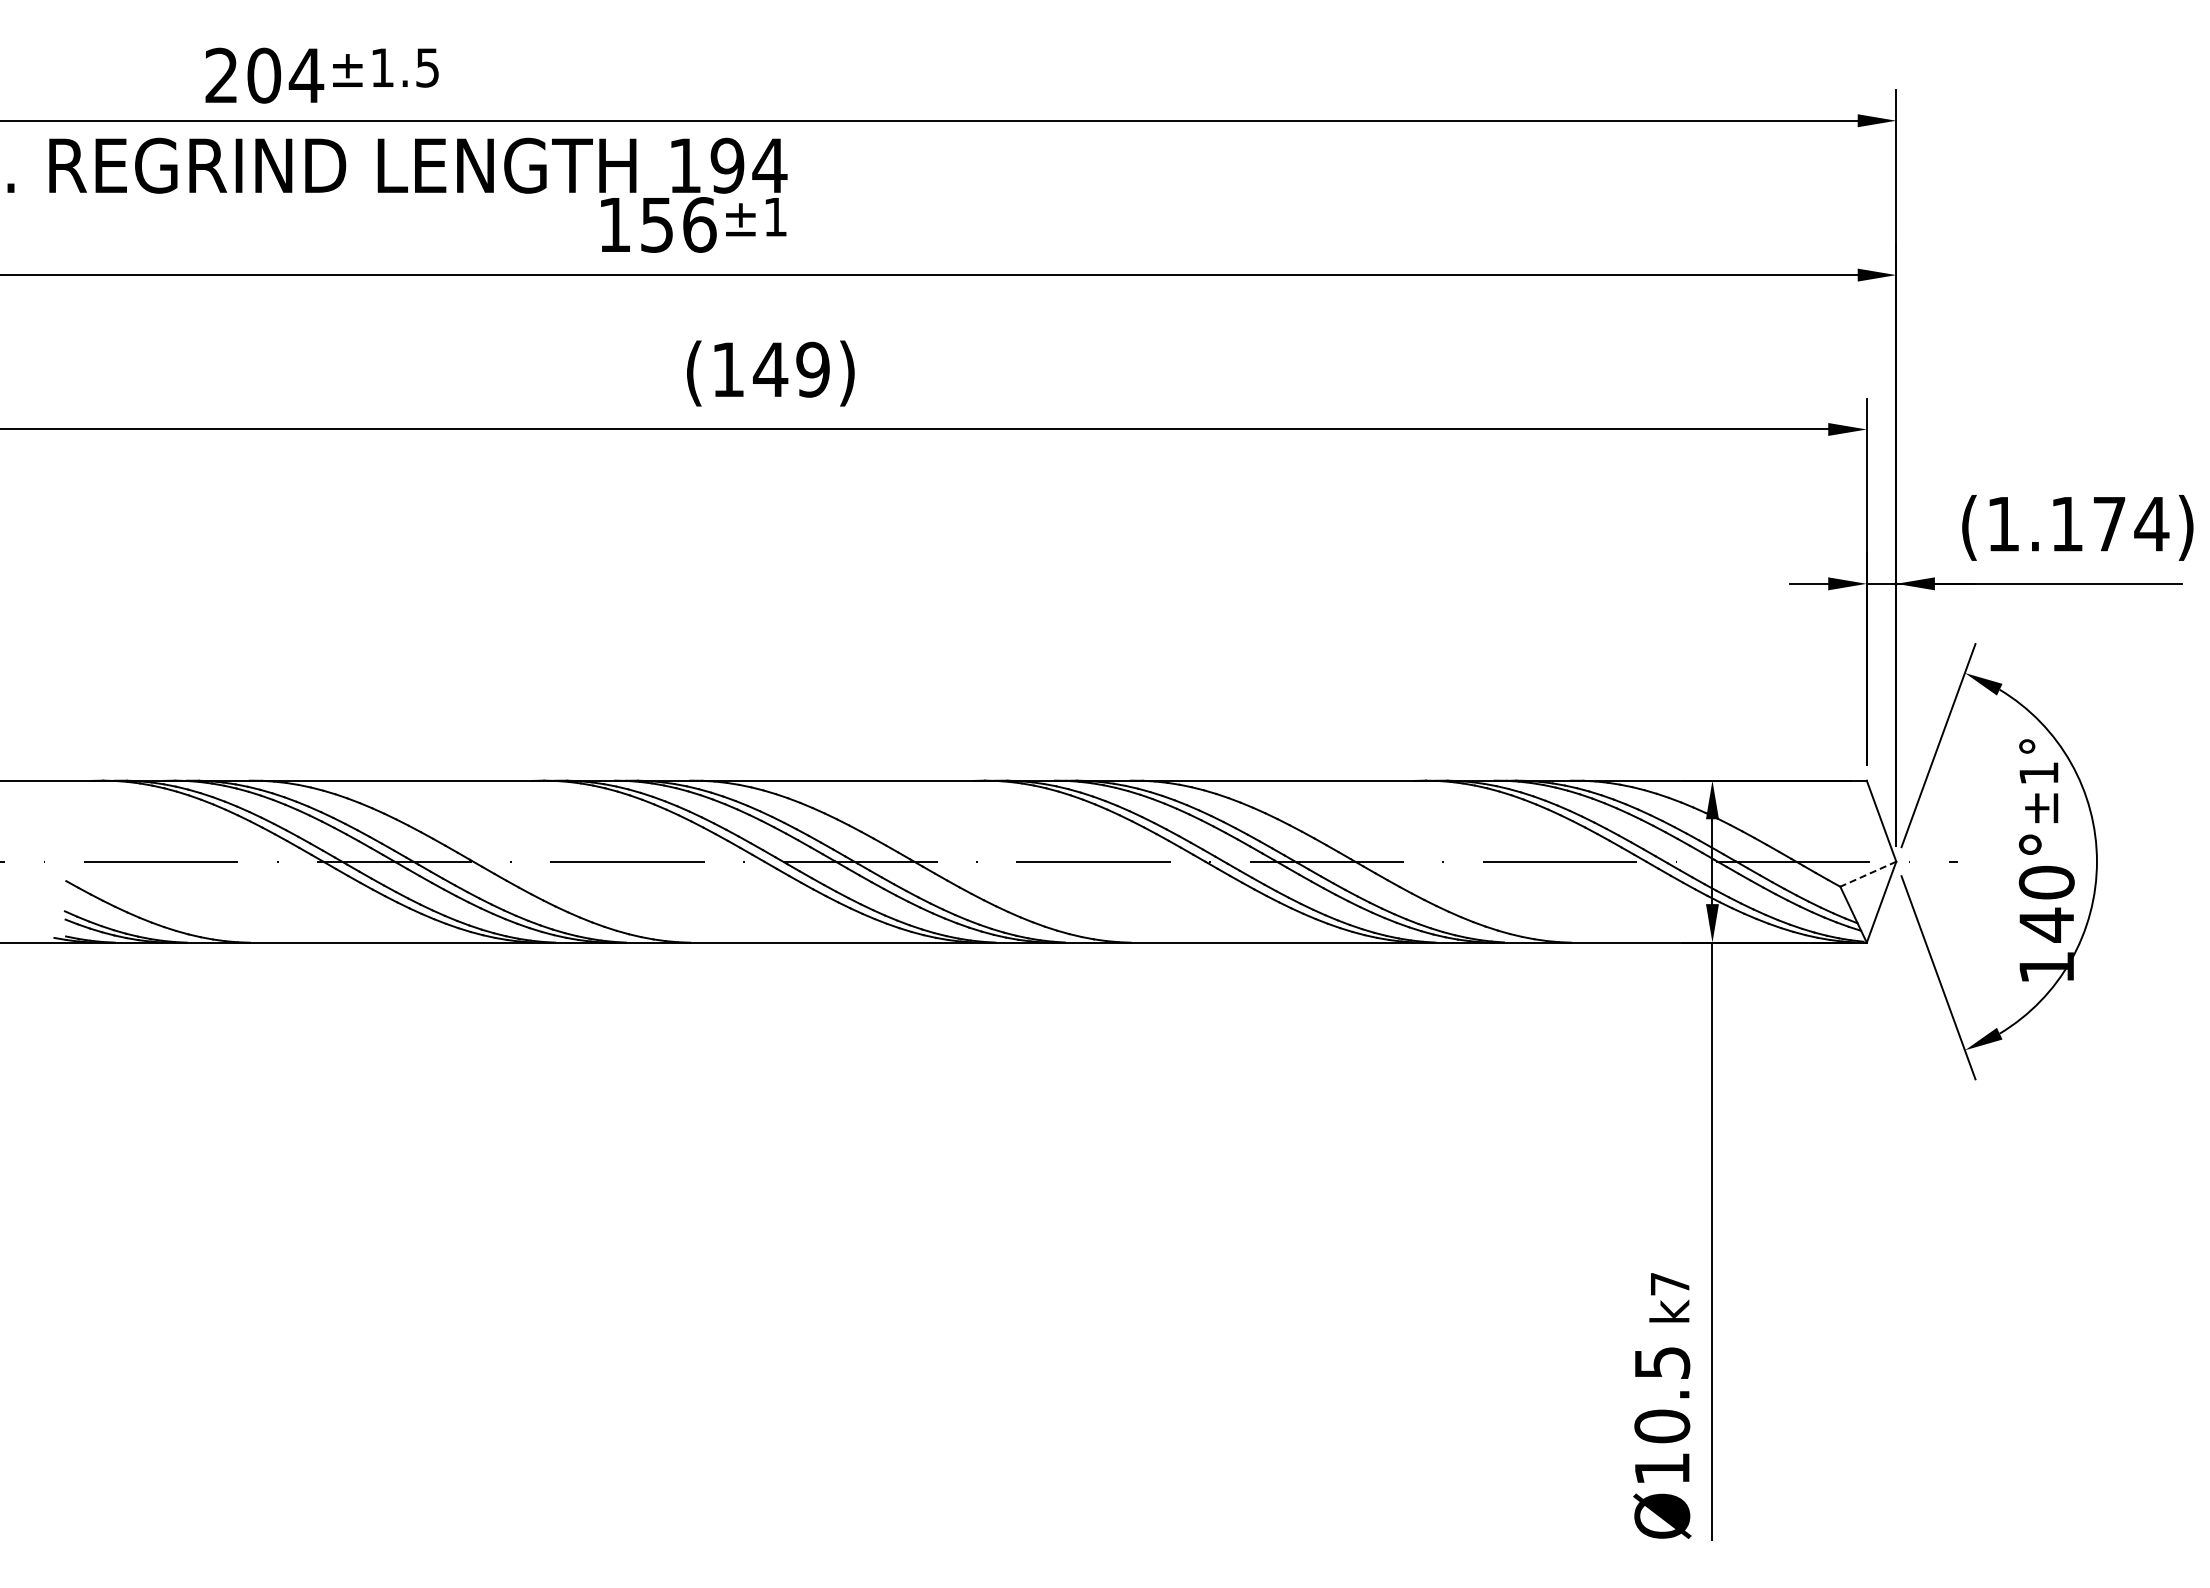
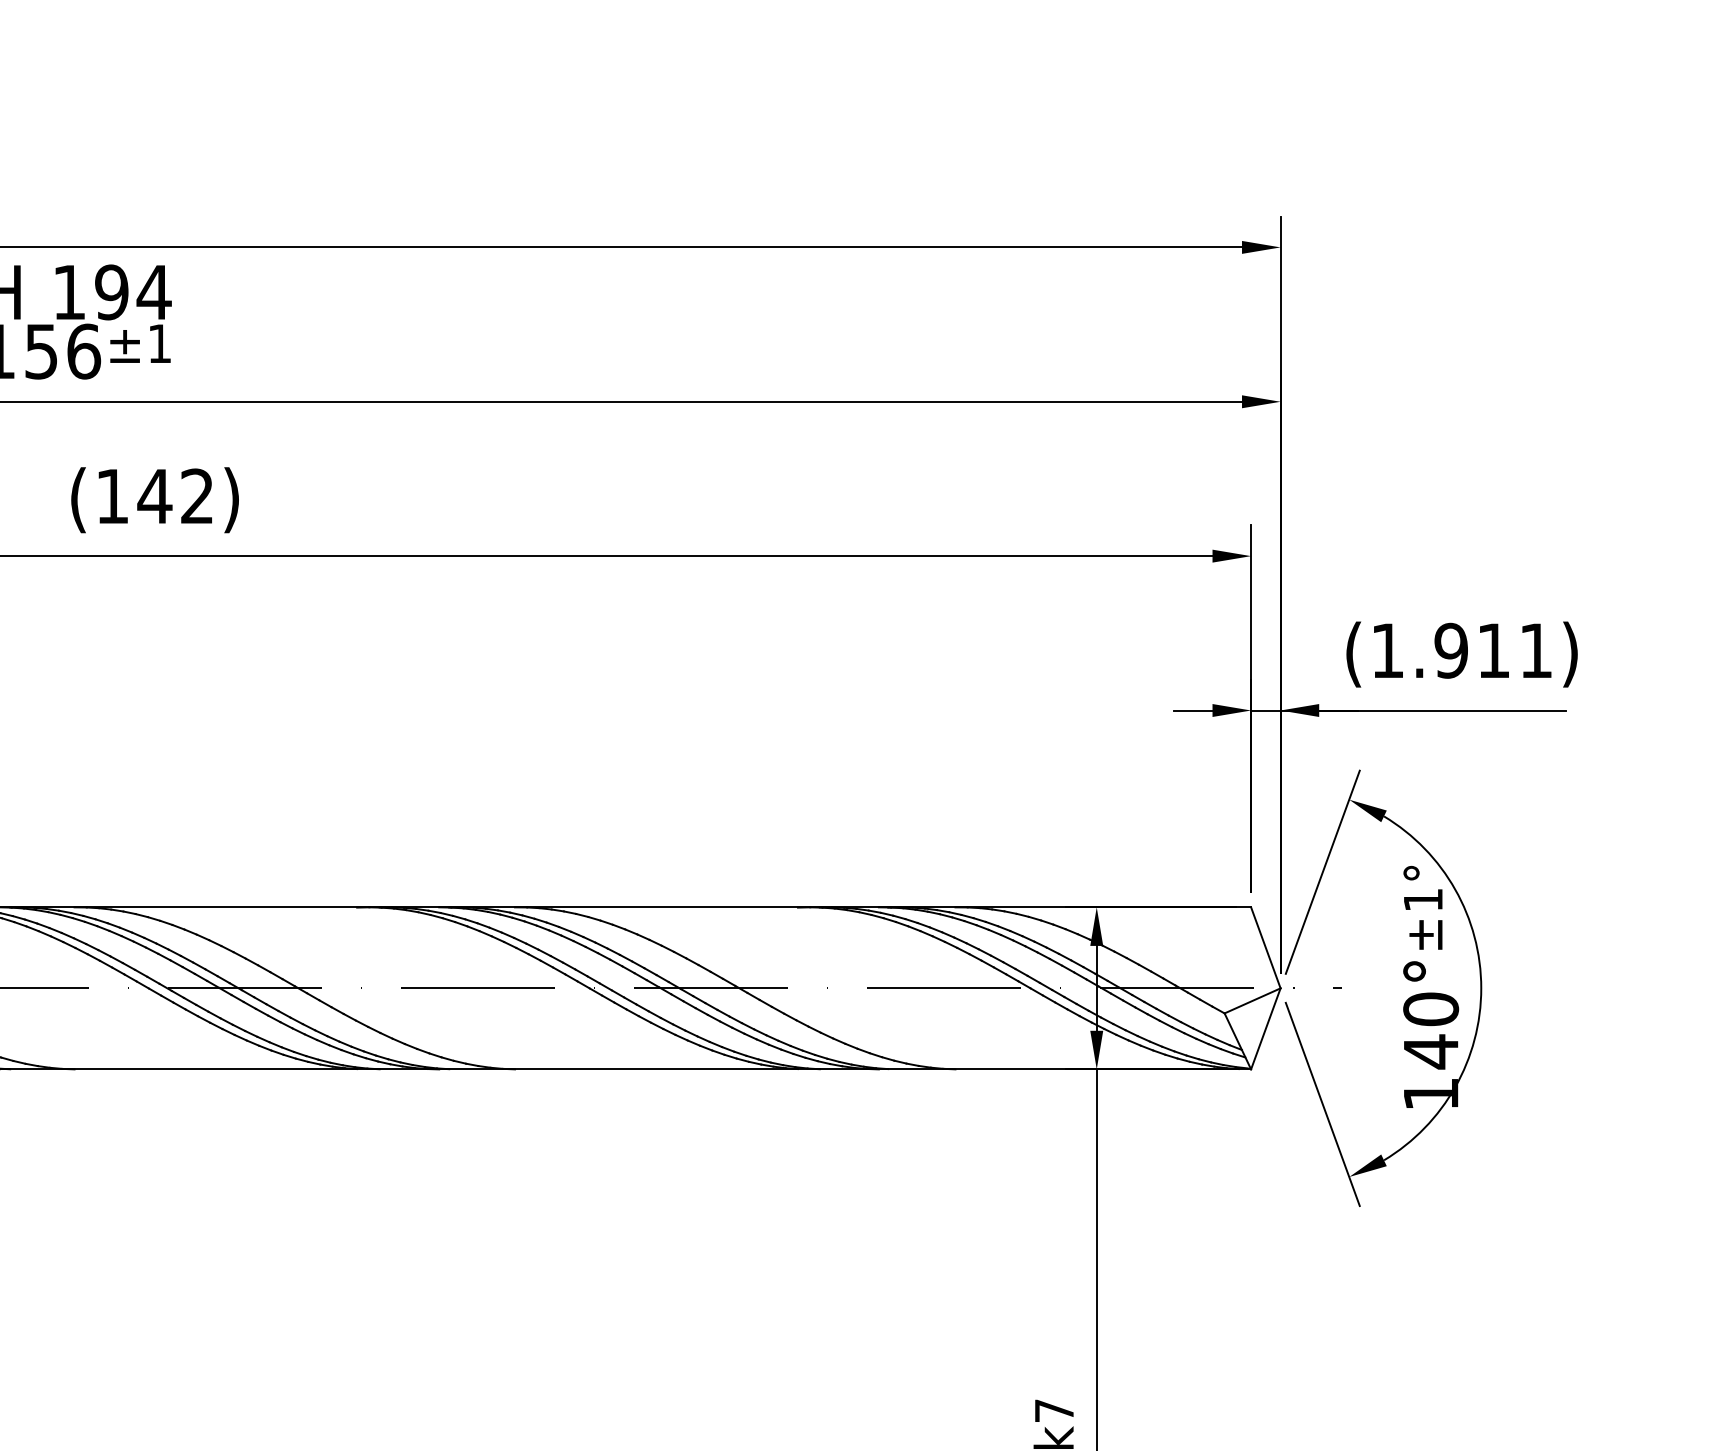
text: (812, 369) -> (196, 496), (149) -> (142)
text: (2109, 524) -> (1493, 651), (1.174) -> (1.911)
line: (1868, 874) -> (1252, 1001), dashed -> solid

